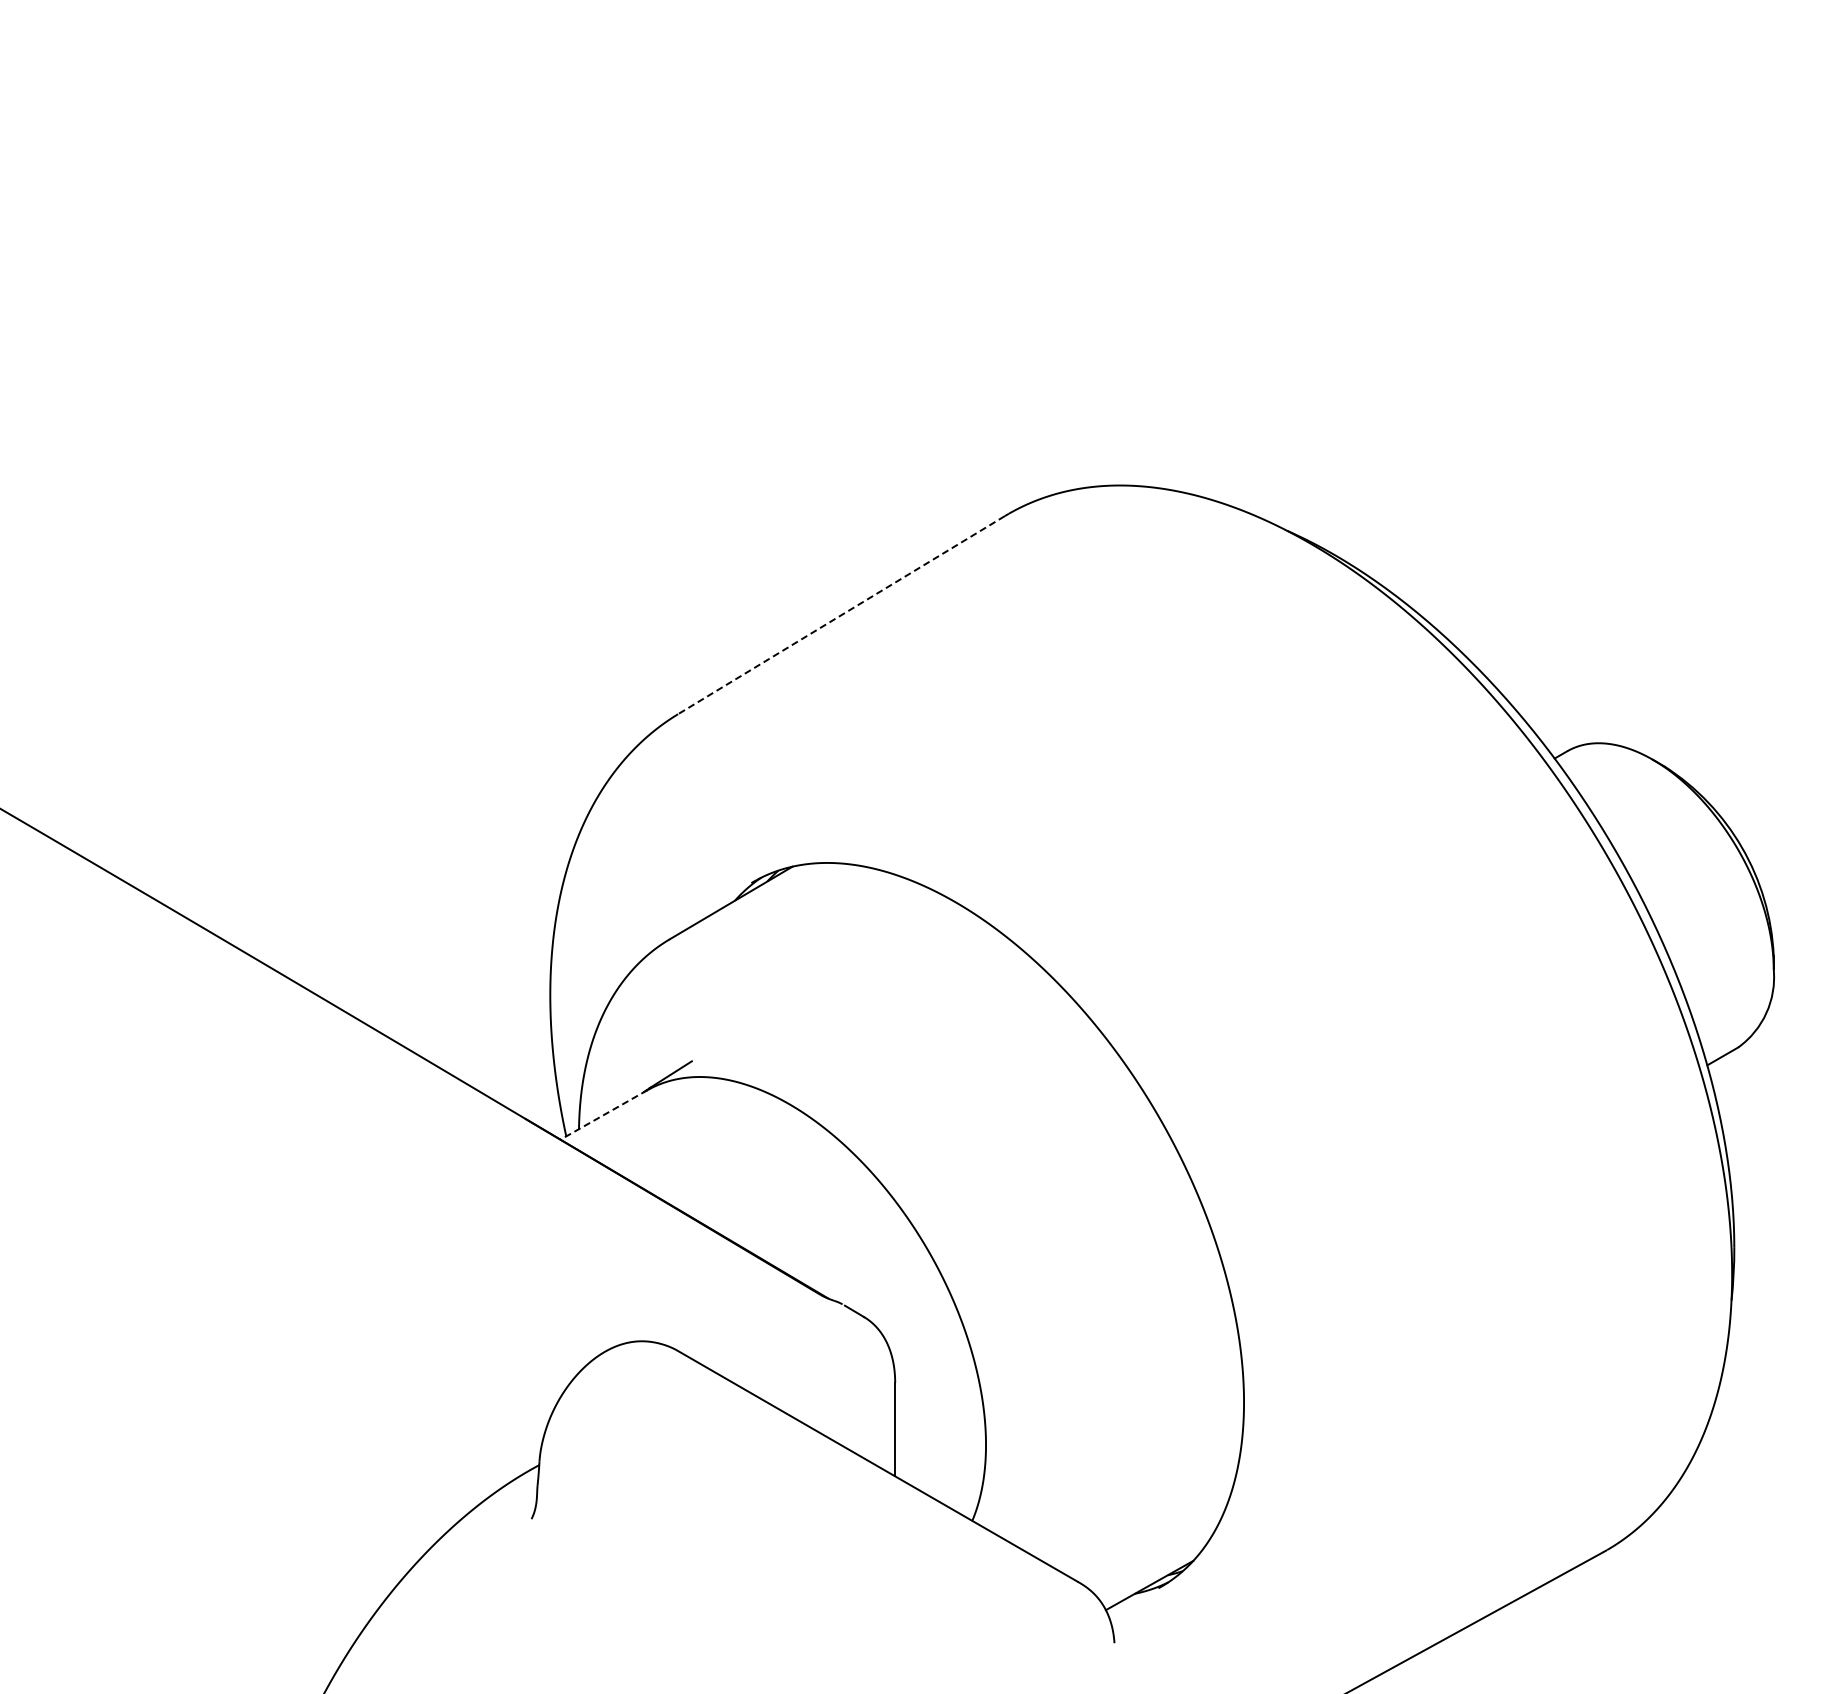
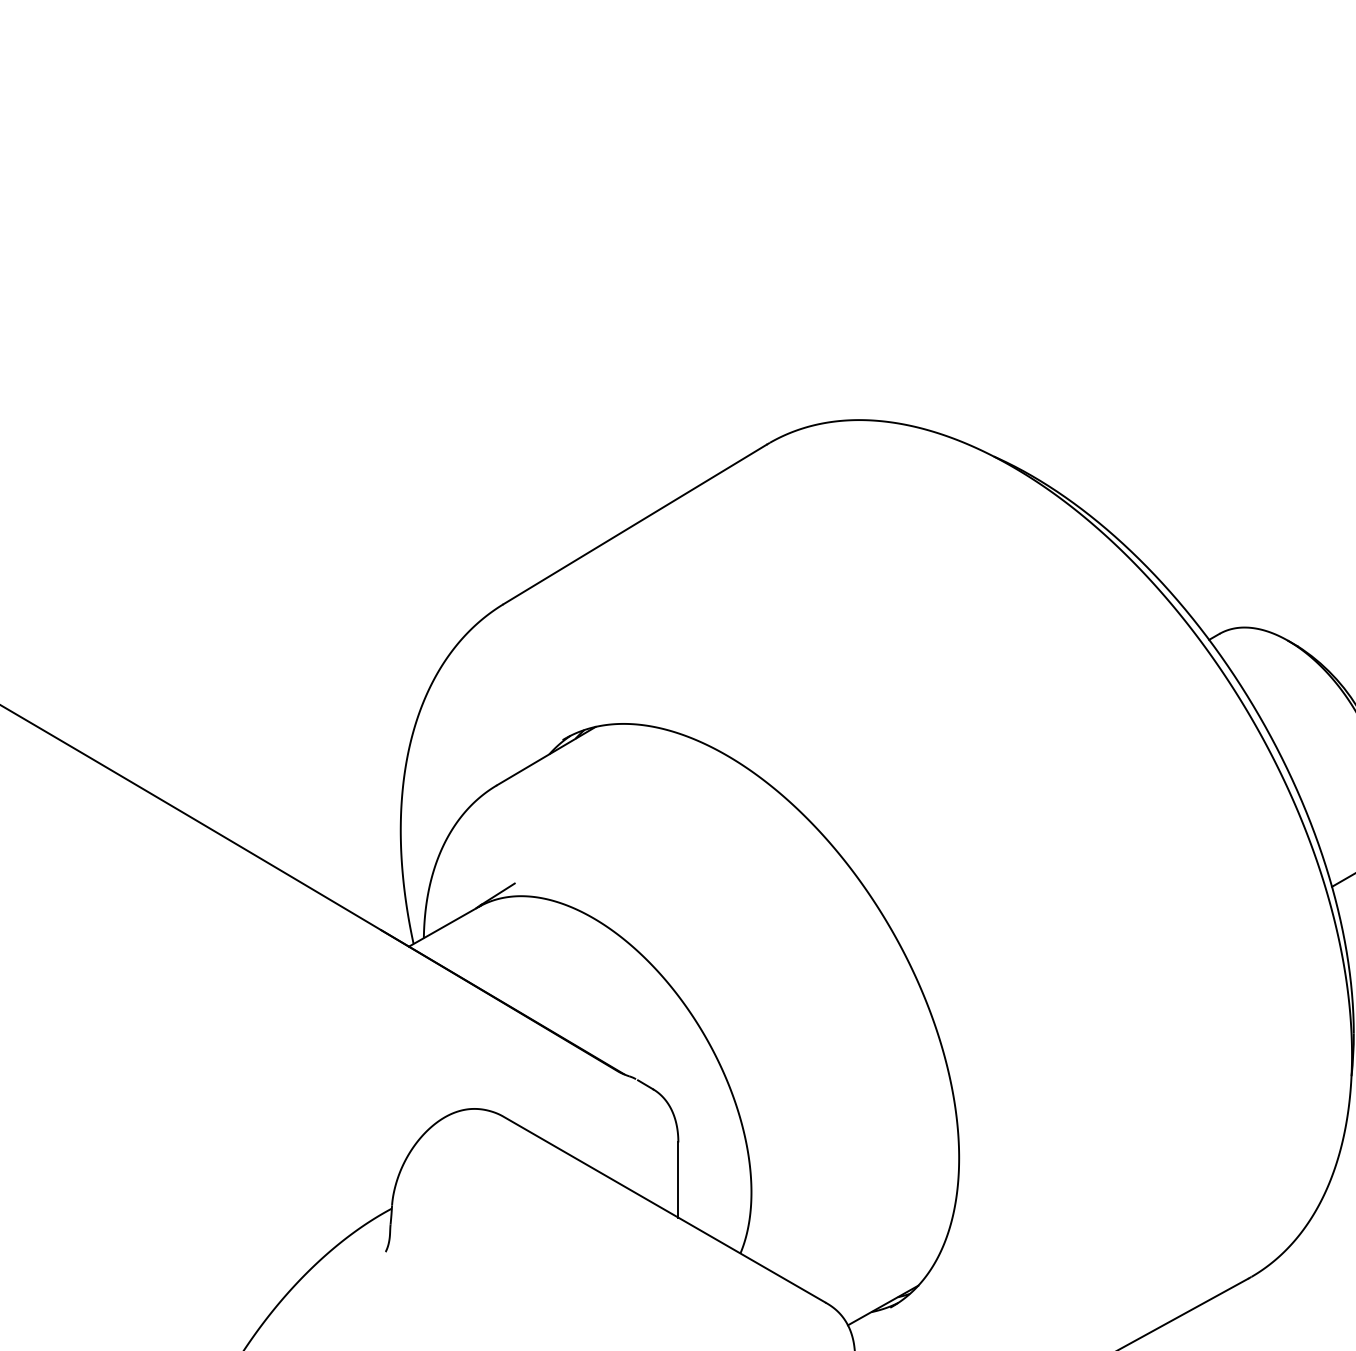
line: (841, 615) -> (635, 524), dashed -> solid
line: (603, 1115) -> (443, 927), dashed -> solid

